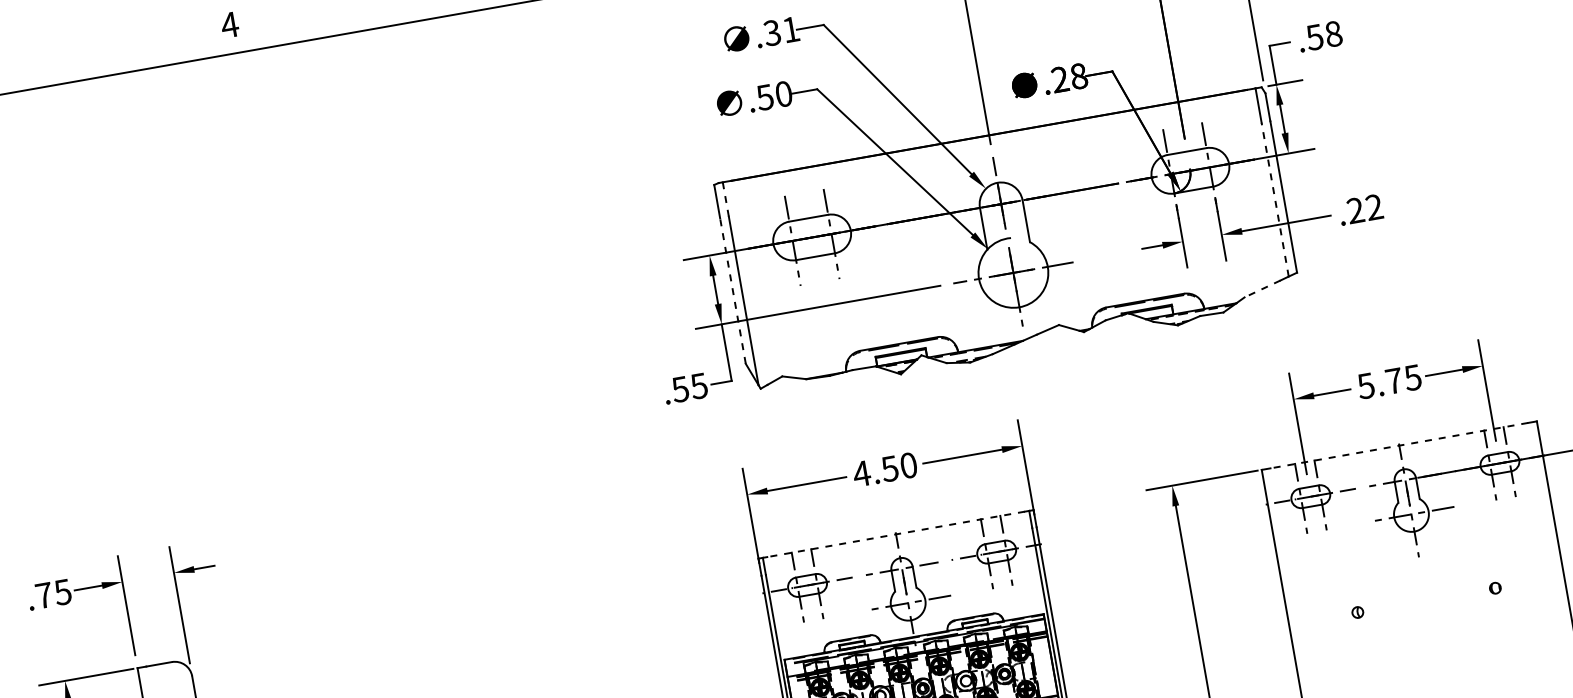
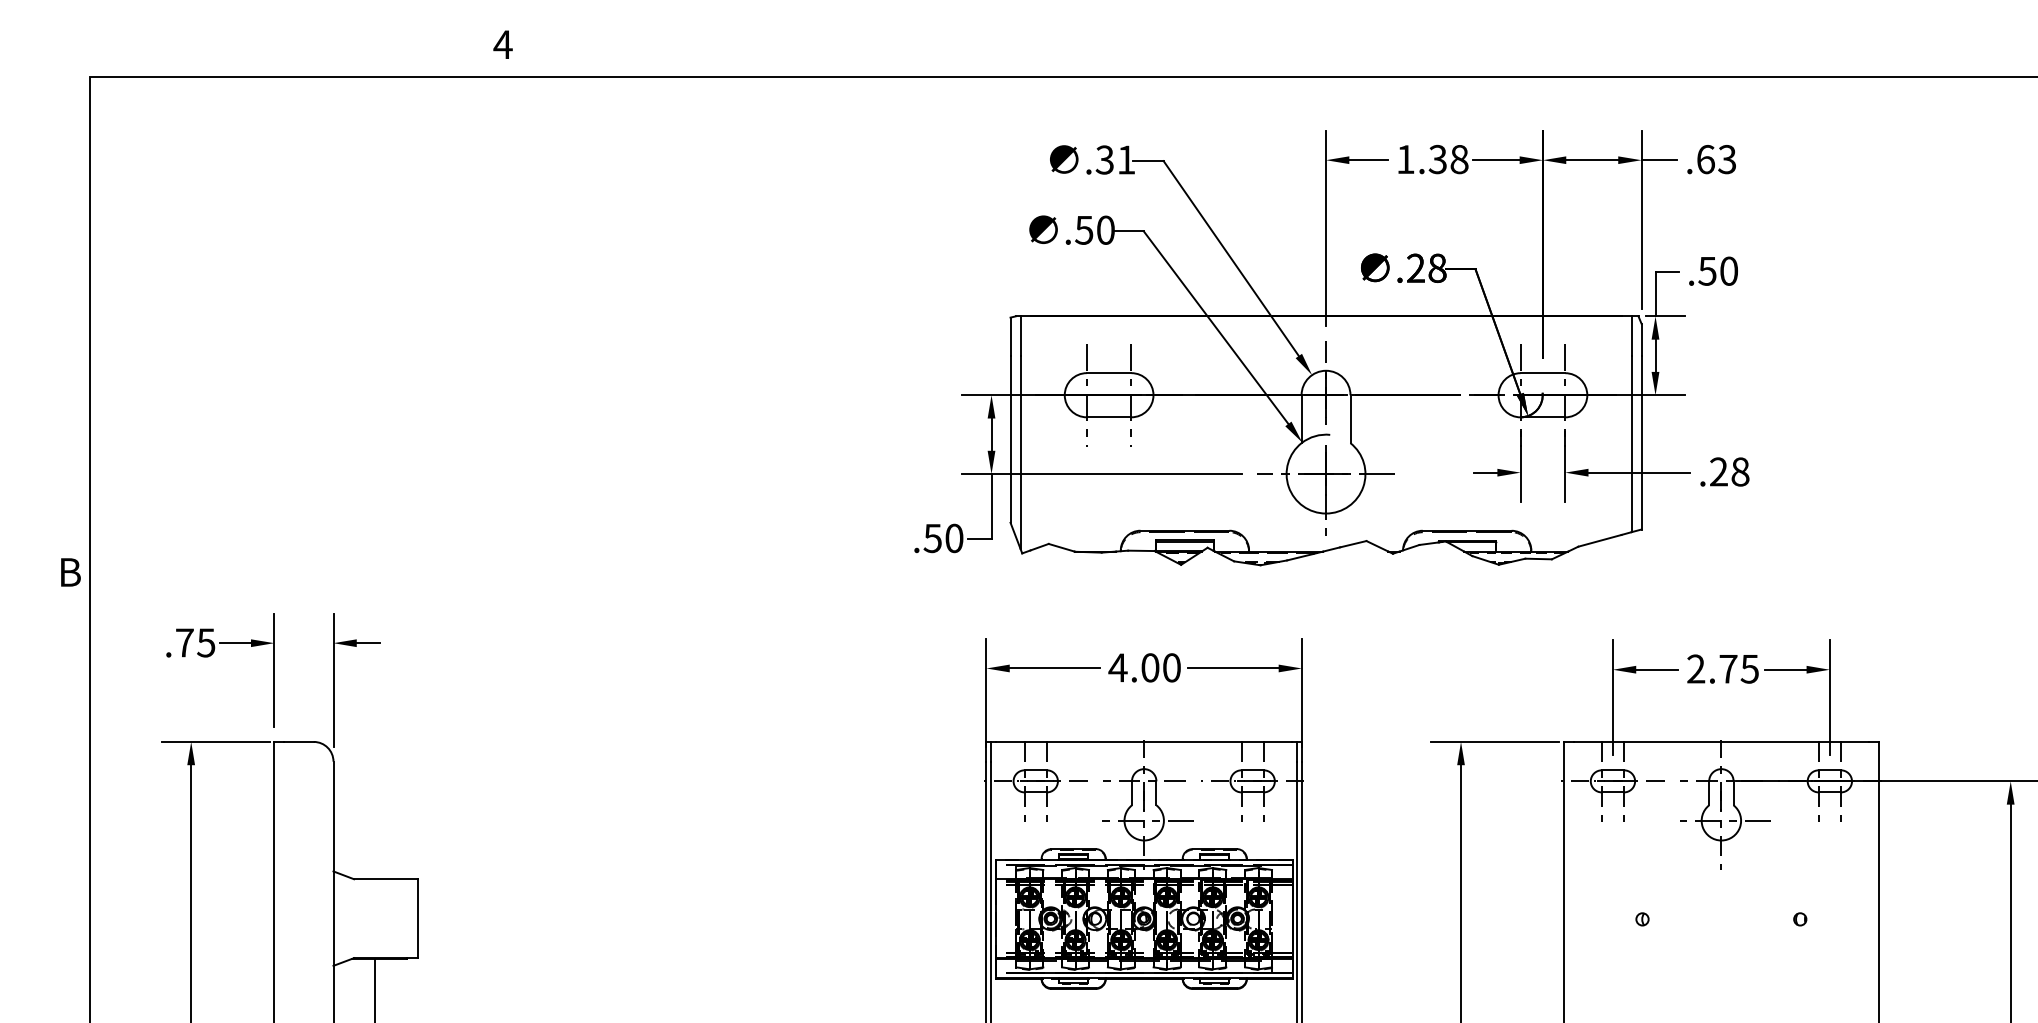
text: (1334, 34) -> (1729, 271), .58 -> .50
line: (725, 199) -> (1020, 336), dashed -> solid
line: (1275, 199) -> (1631, 443), dashed -> solid
text: (1374, 206) -> (1740, 471), .22 -> .28
line: (1262, 288) -> (1599, 540), dashed -> solid
line: (732, 290) -> (1010, 438), dashed -> solid
text: (1366, 385) -> (1696, 668), 5.75 -> 2.75
text: (699, 386) -> (954, 538), .55 -> .50
line: (1399, 445) -> (1721, 741), dashed -> solid
text: (890, 468) -> (1150, 667), 4.50 -> 4.00
line: (896, 533) -> (1144, 741), dashed -> solid

